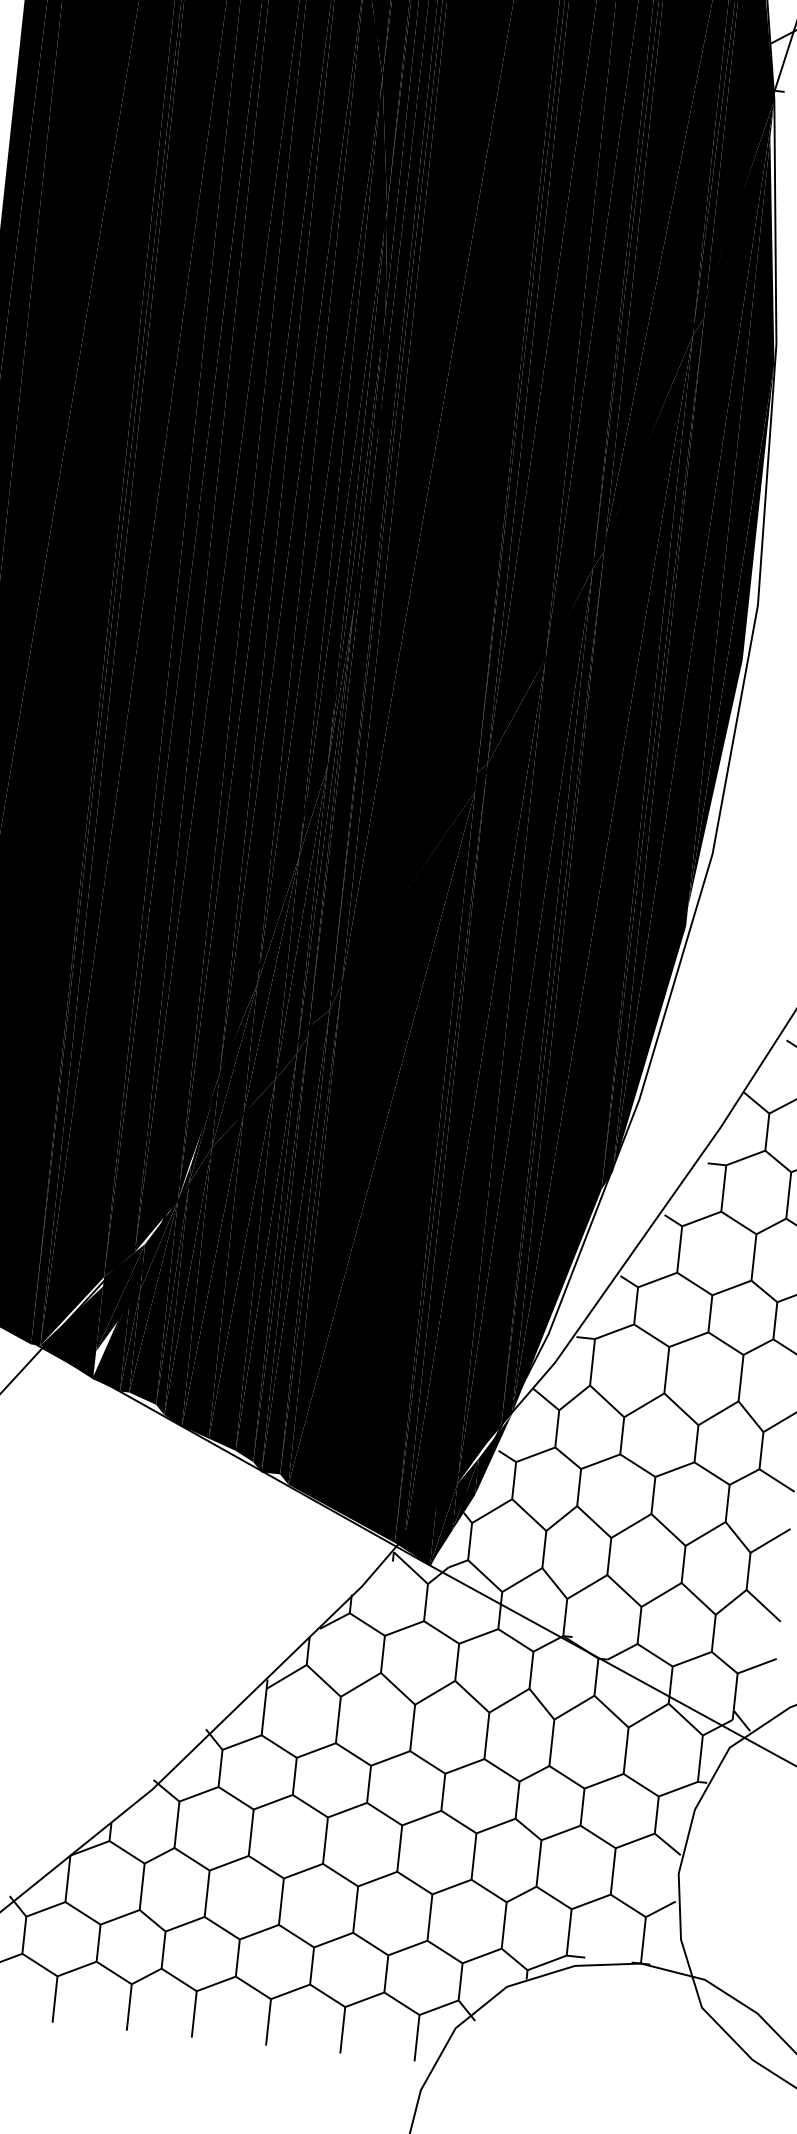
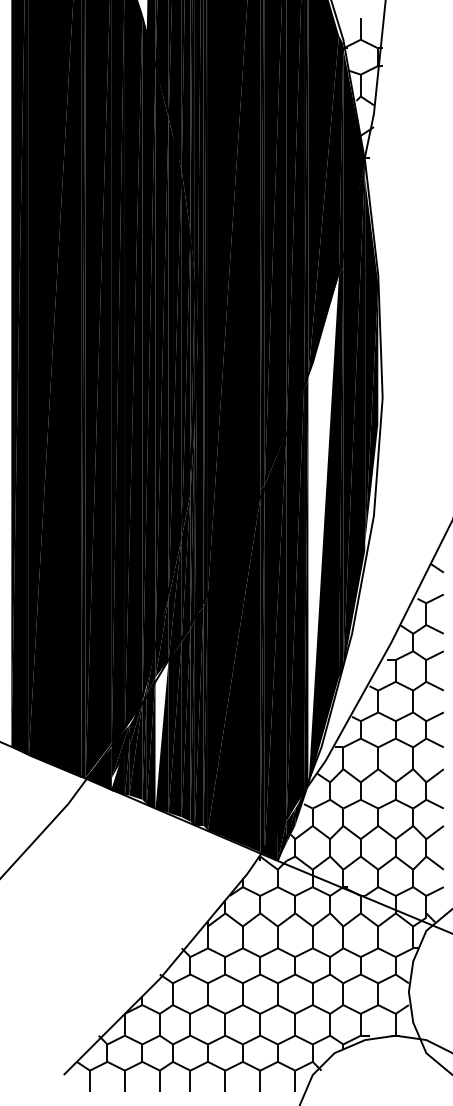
fill: (602, 873) -> (323, 530), removed
fill: (211, 1270) -> (161, 734), removed

